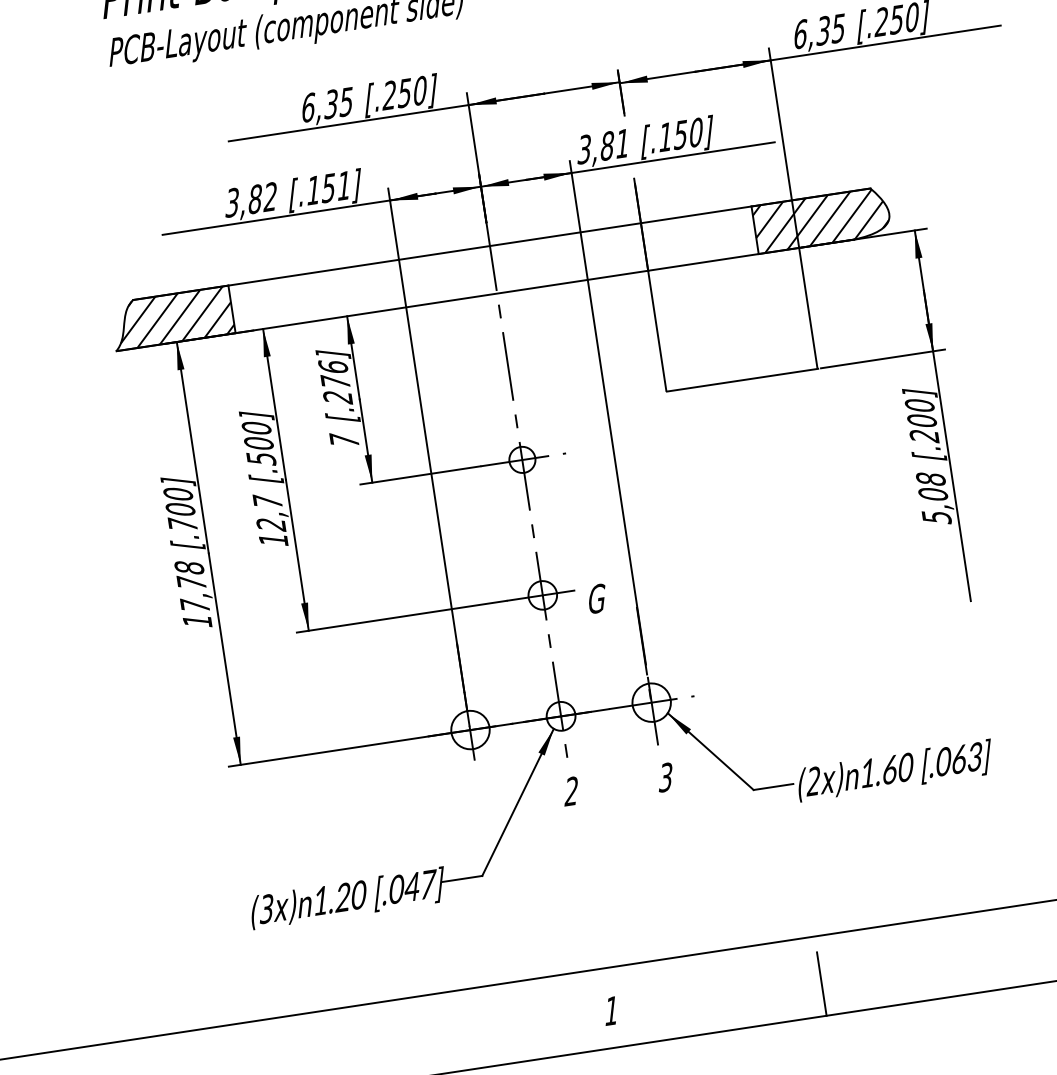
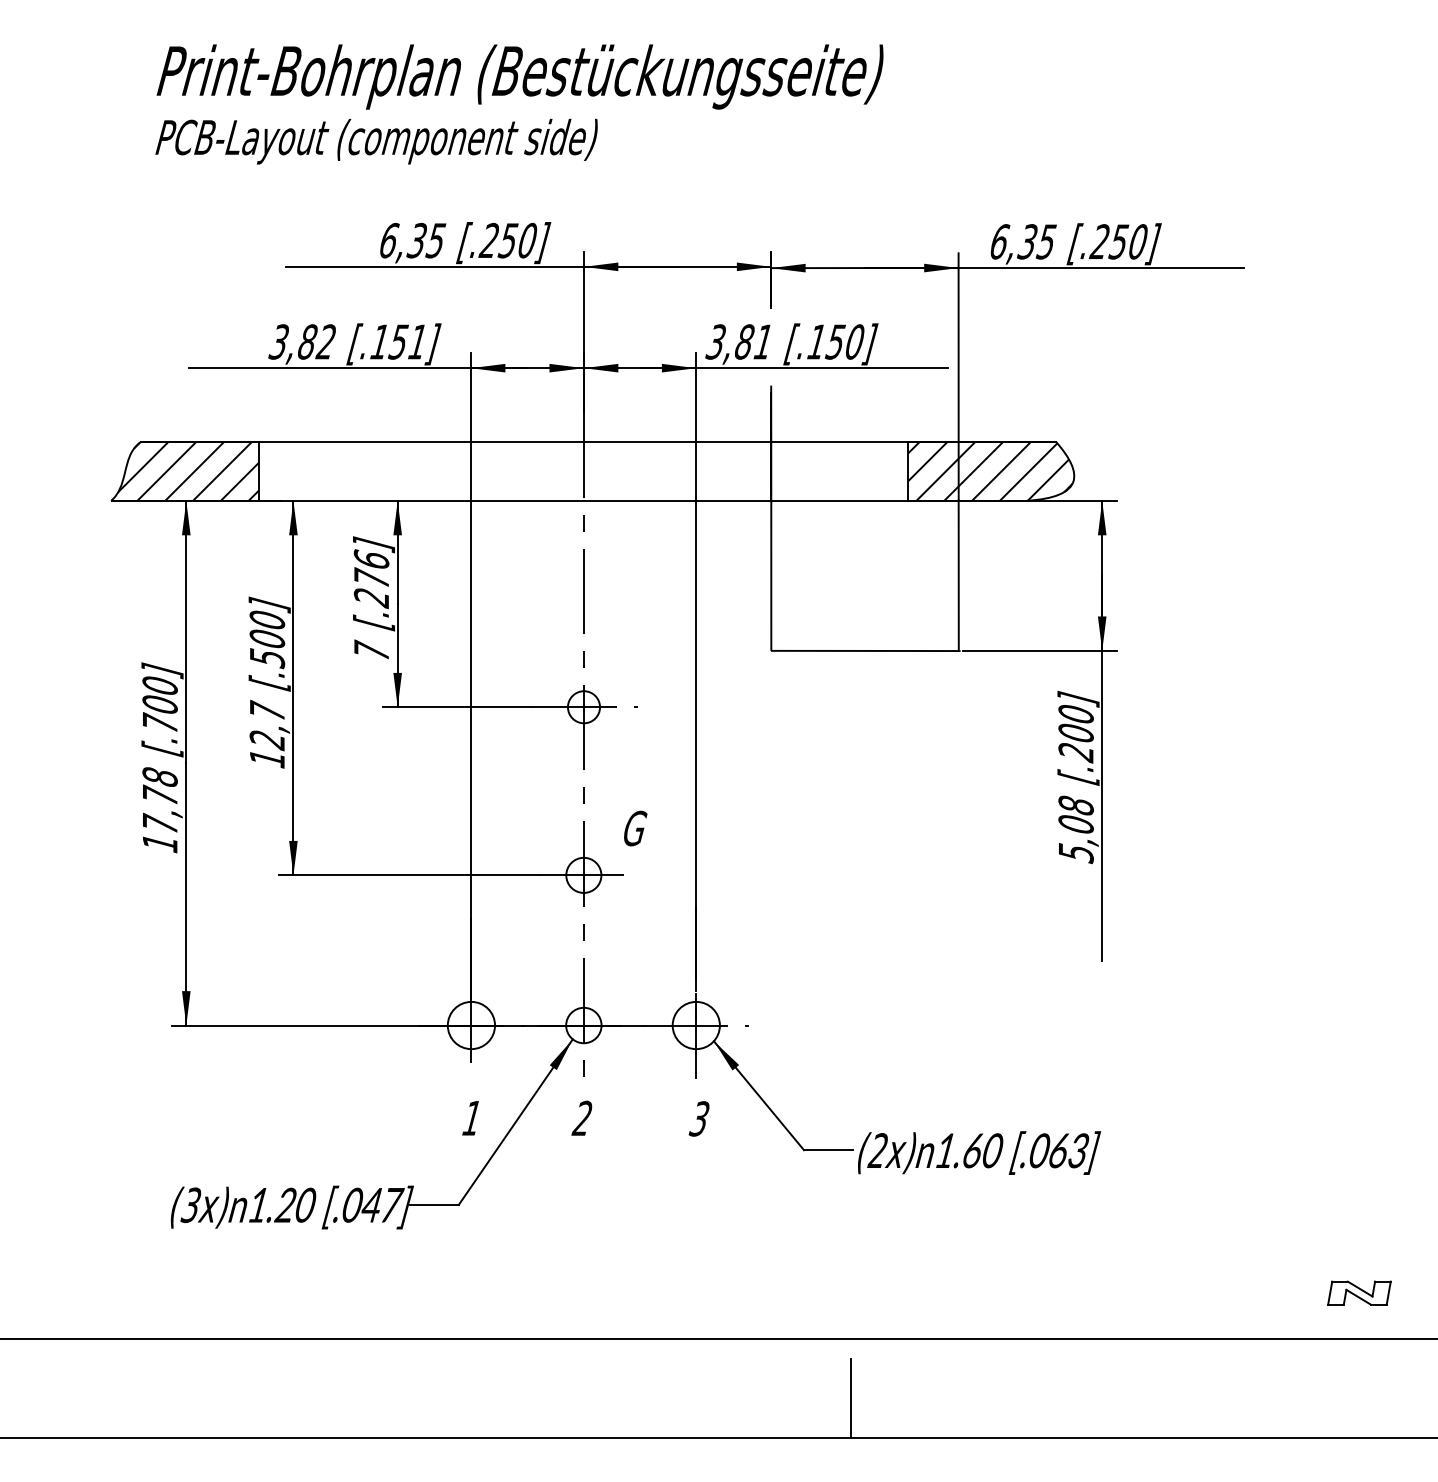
text: (597, 598) -> (635, 828), moved
text: (610, 1011) -> (470, 1118), moved

